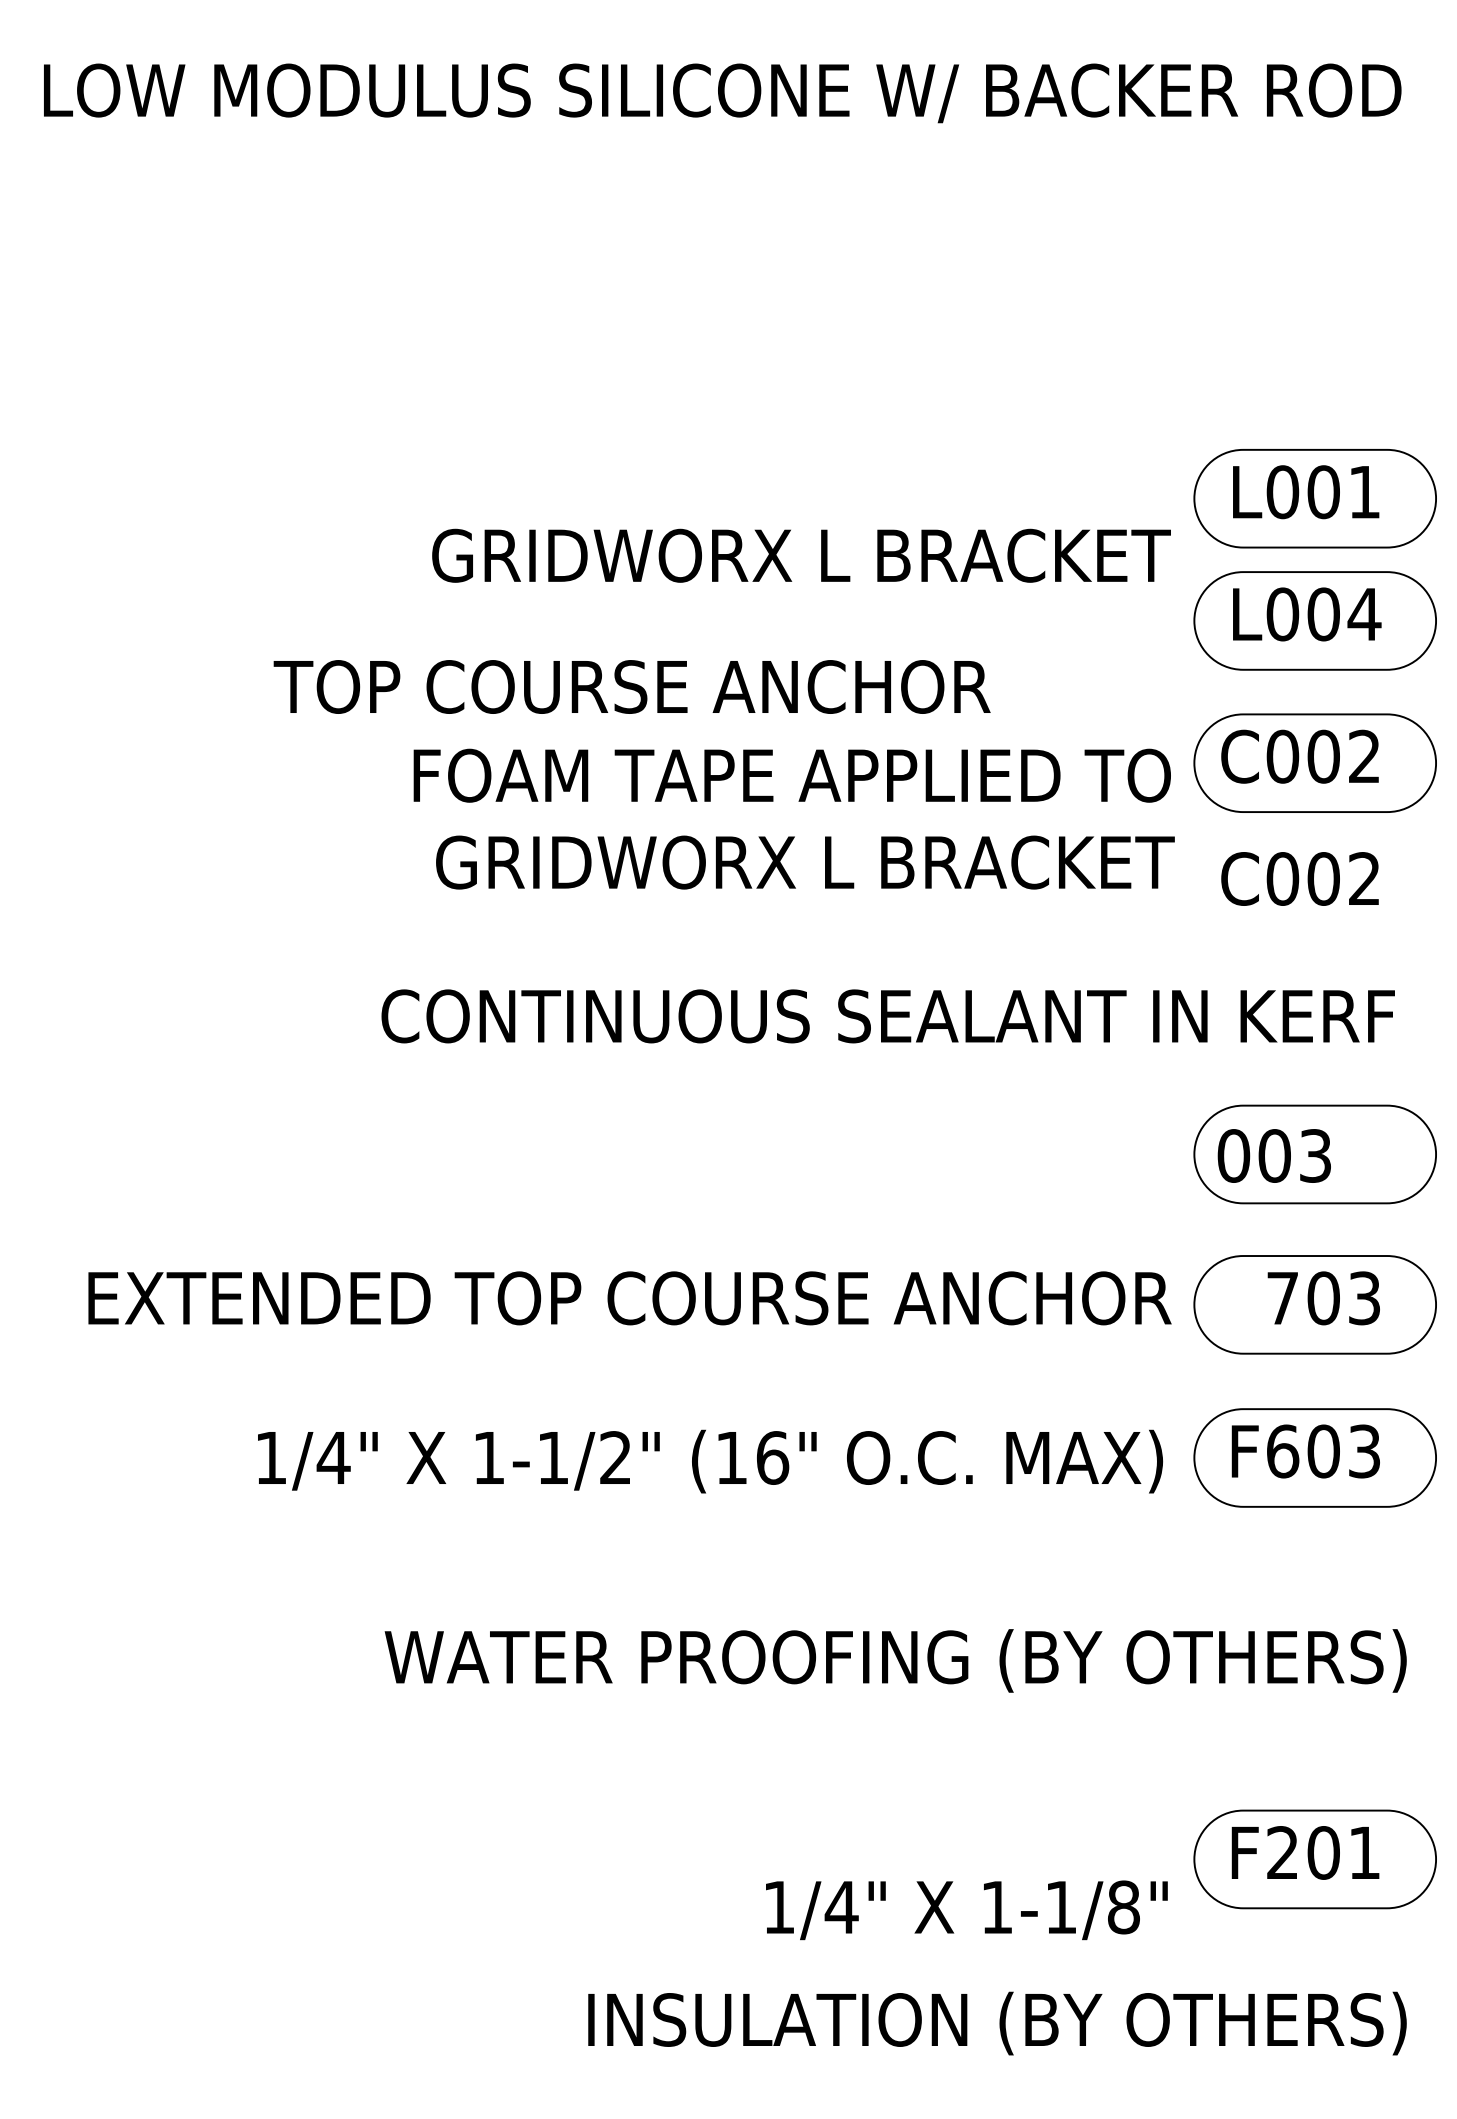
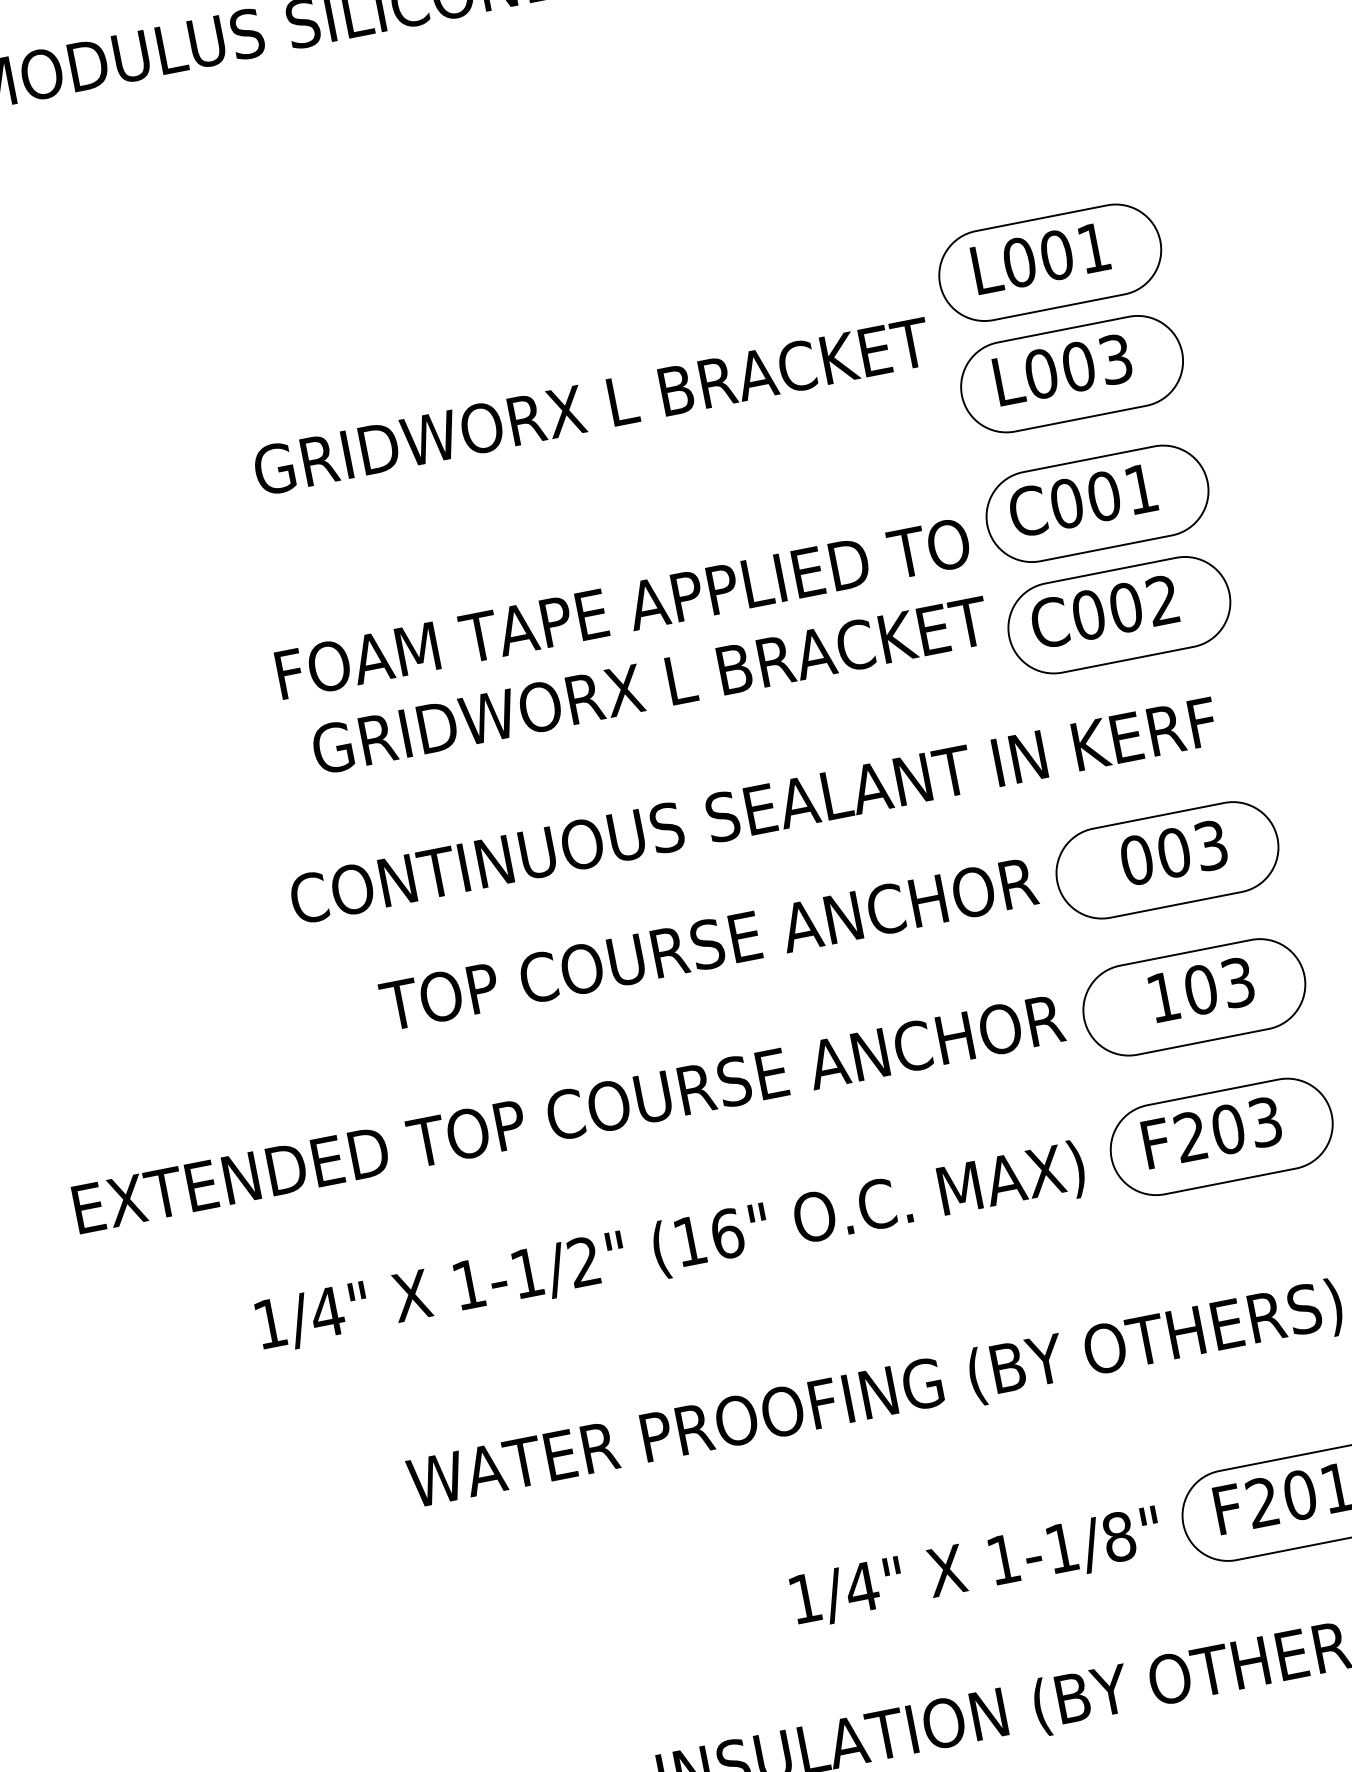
text: (1364, 614) -> (1115, 359), L004 -> L003
text: (631, 686) -> (708, 943), moved
text: (1364, 755) -> (1141, 487), C002 -> C001
part: (1314, 885) -> (1118, 615), added
text: (1273, 1155) -> (1172, 852), moved
text: (1282, 1298) -> (1163, 997), 703 -> 103
text: (1283, 1451) -> (1191, 1136), F603 -> F203
text: (966, 1910) -> (976, 1567), moved

